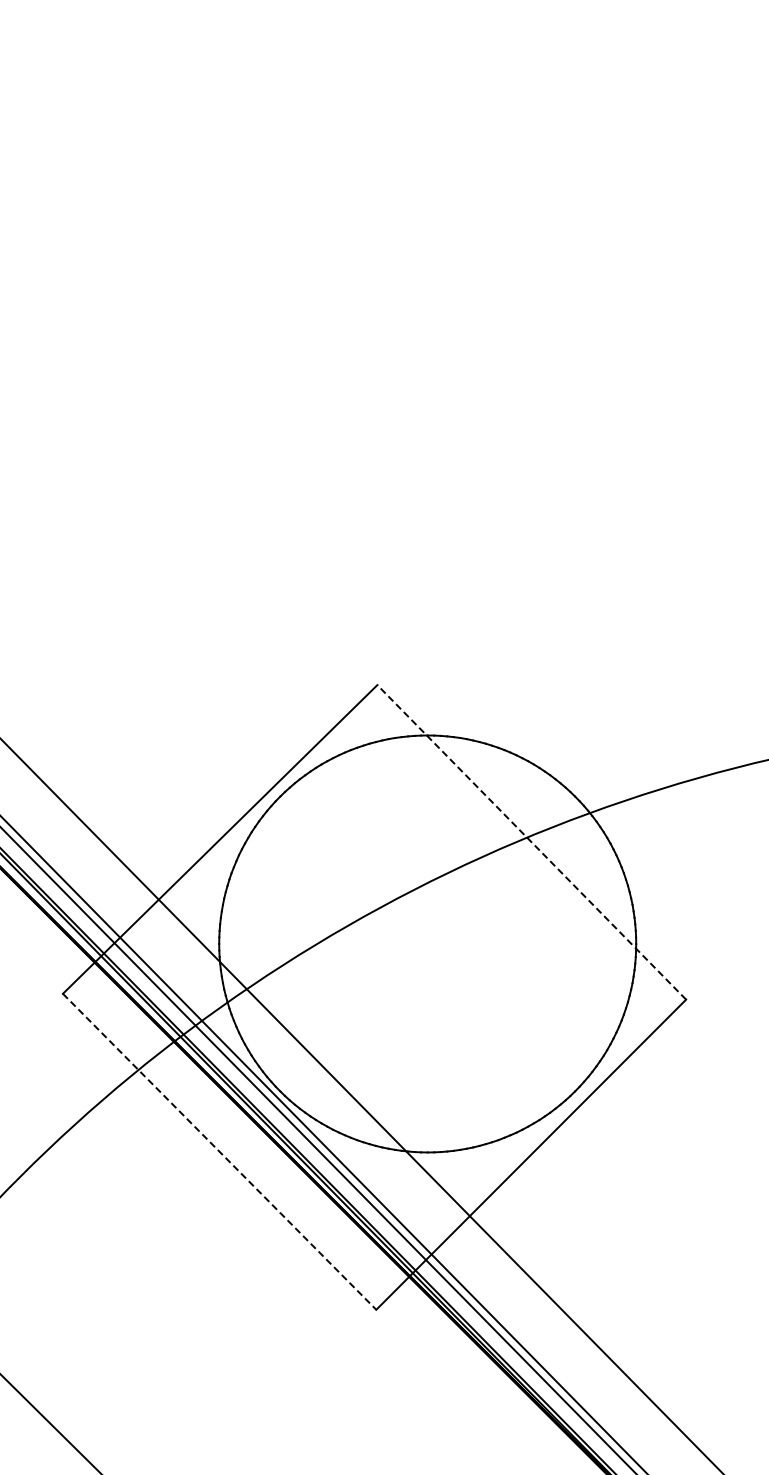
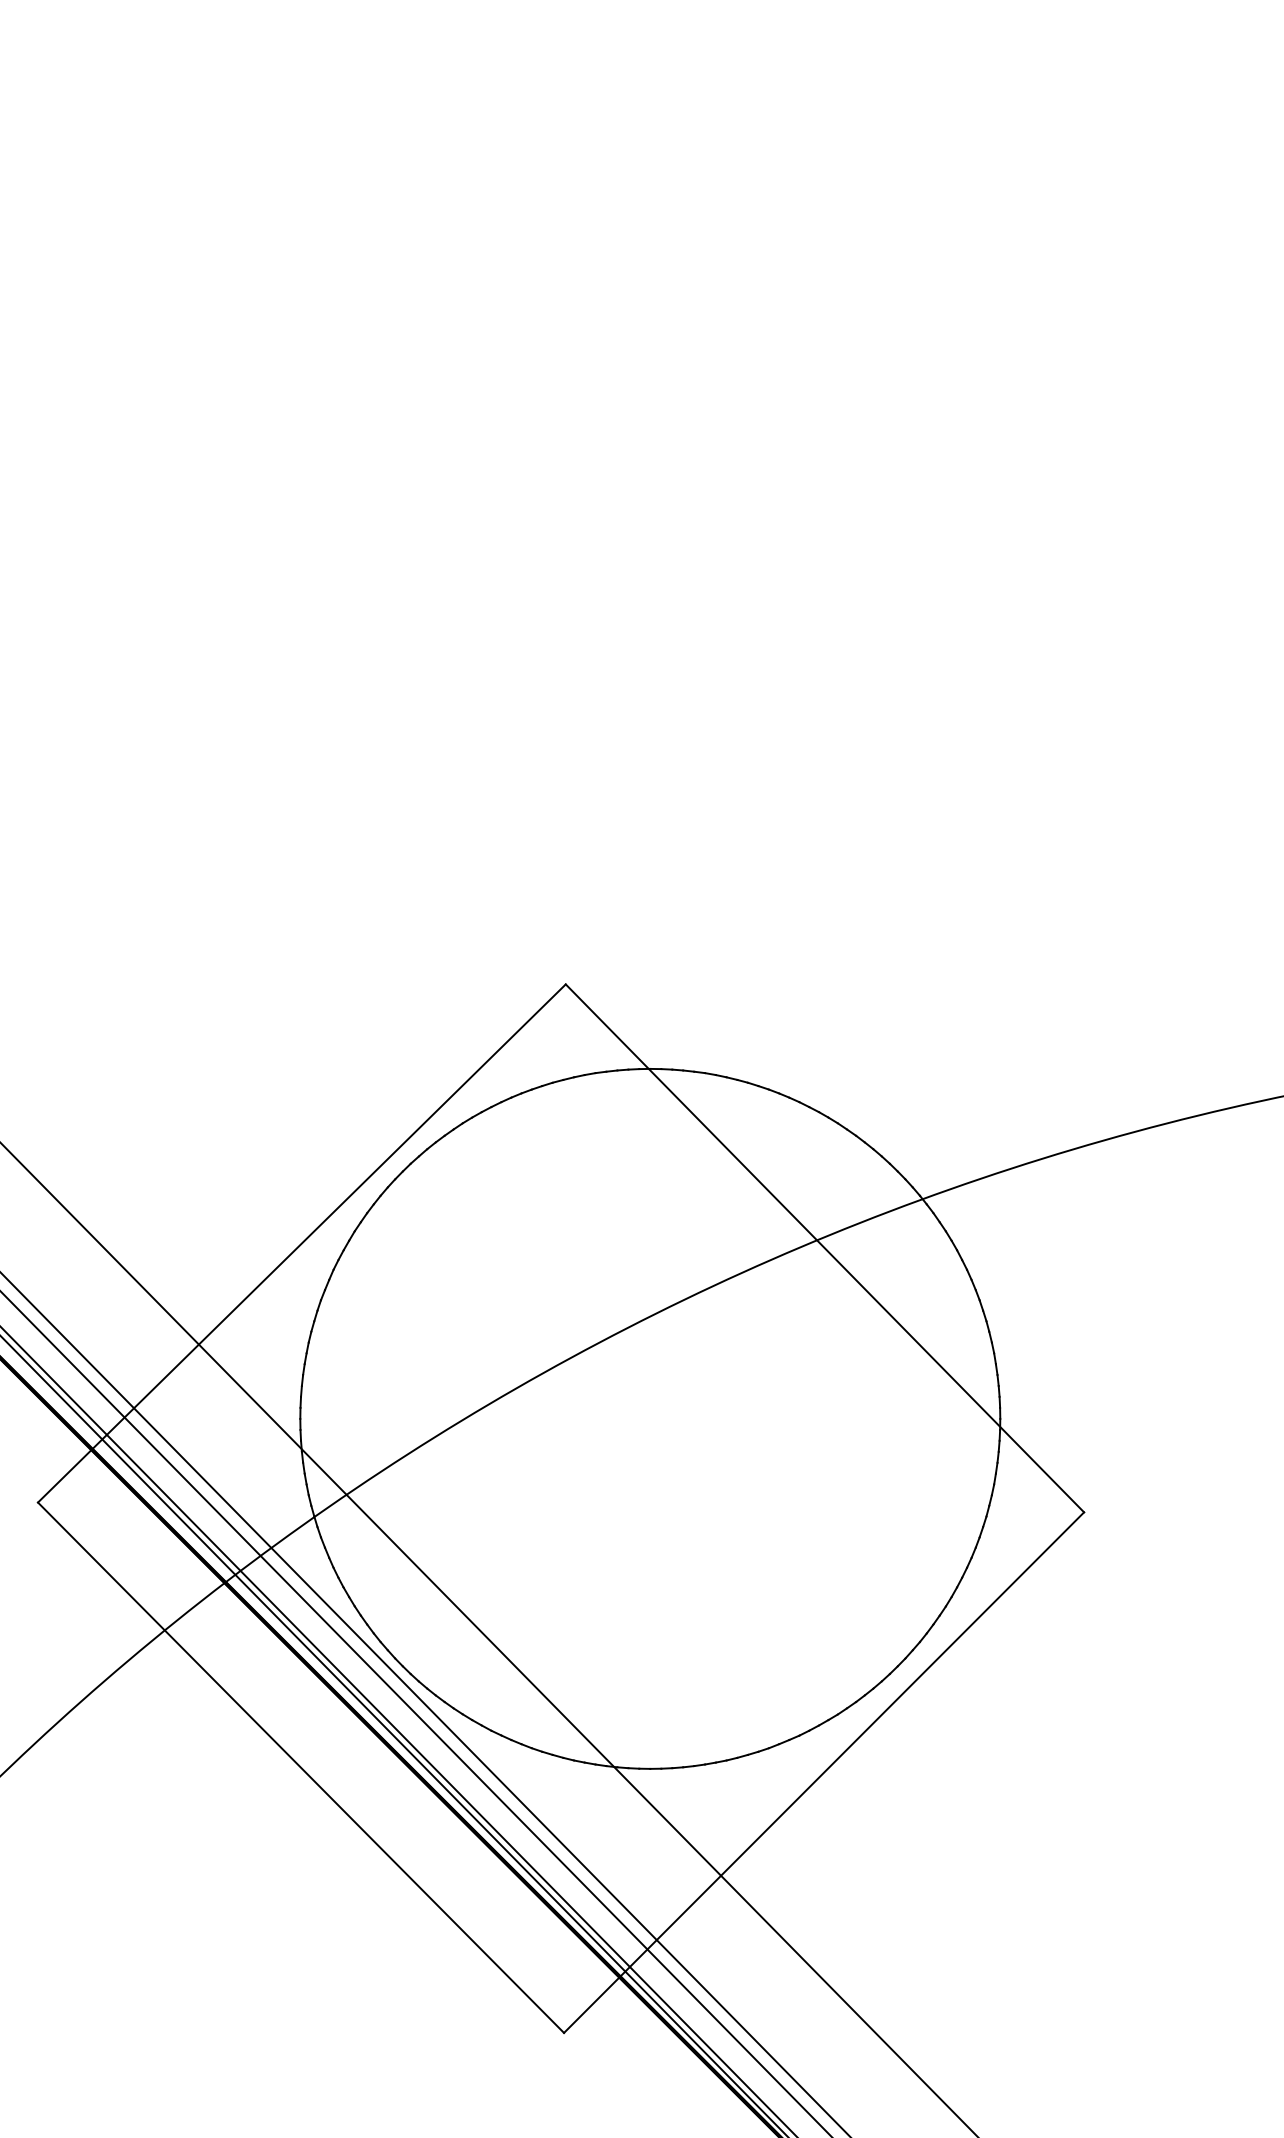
line: (531, 842) -> (824, 1248), dashed -> solid
line: (219, 1151) -> (300, 1767), dashed -> solid

